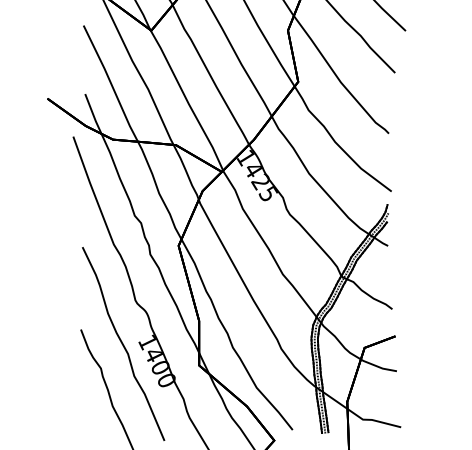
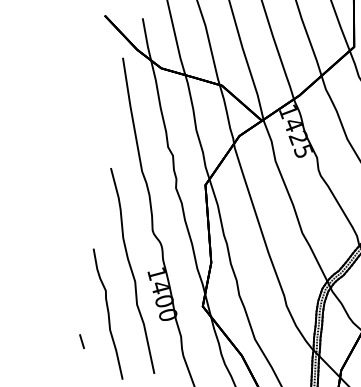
line: (87, 422) -> (82, 341), added

